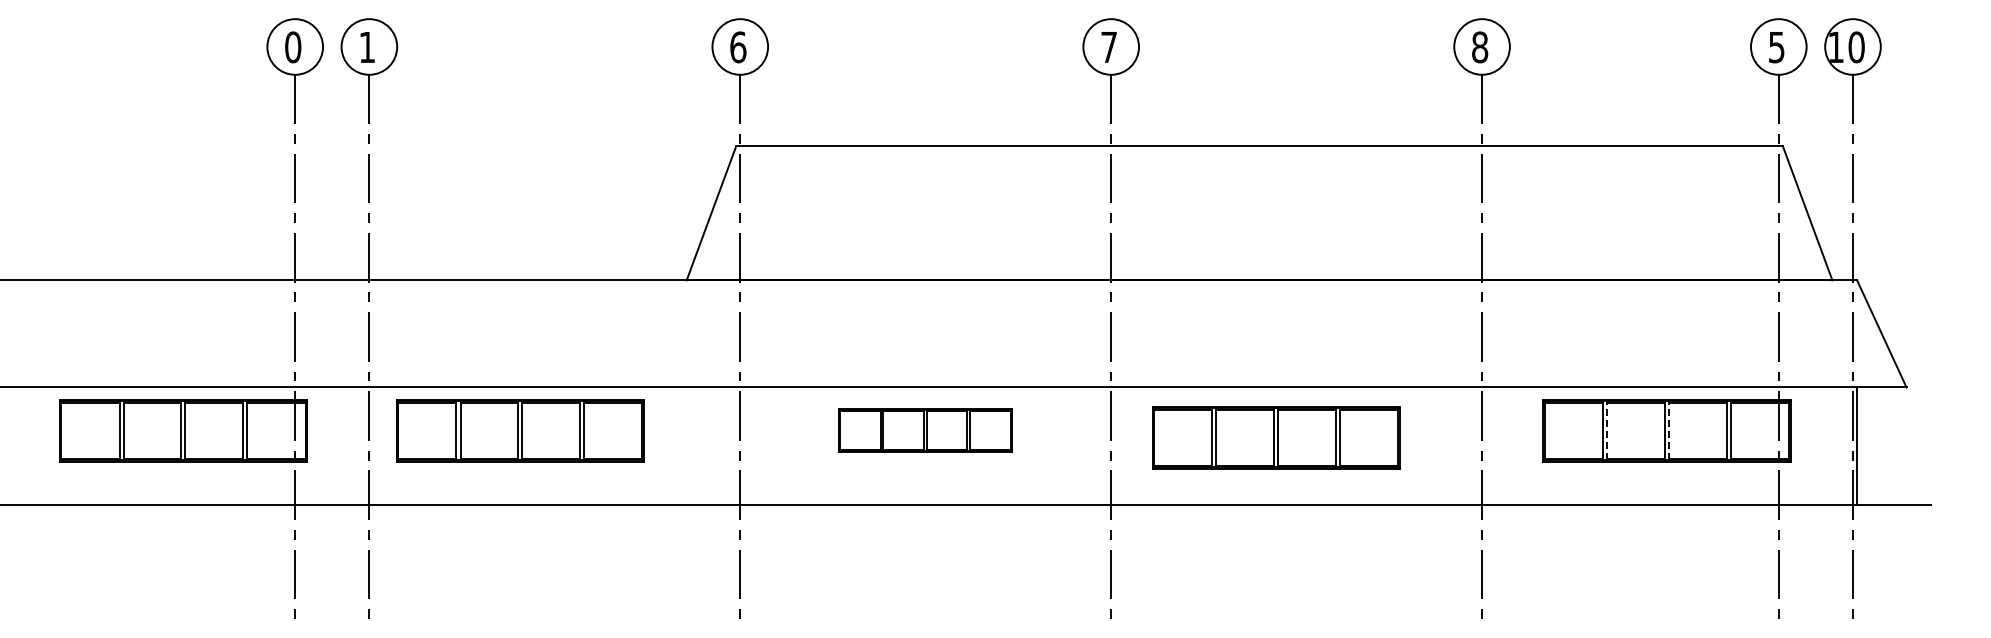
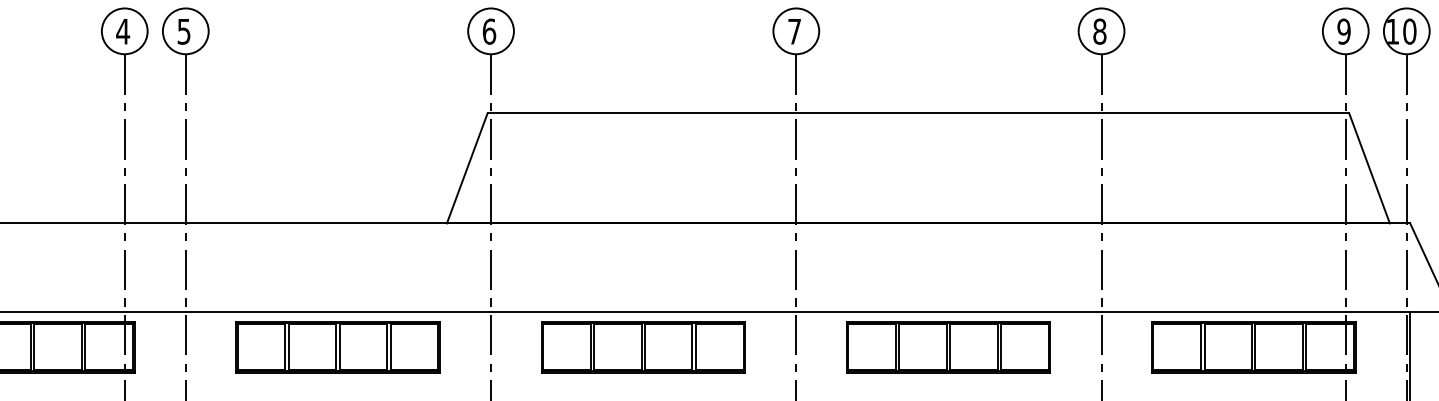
text: (292, 47) -> (122, 31), 0 -> 4
text: (366, 47) -> (183, 31), 1 -> 5
text: (1776, 47) -> (1343, 31), 5 -> 9
part: (520, 430) -> (338, 346), moved
part: (925, 430) -> (643, 346), size x1.43
line: (1607, 430) -> (1204, 346), dashed -> solid
line: (1669, 430) -> (1255, 346), dashed -> solid
part: (1276, 437) -> (948, 346), moved

